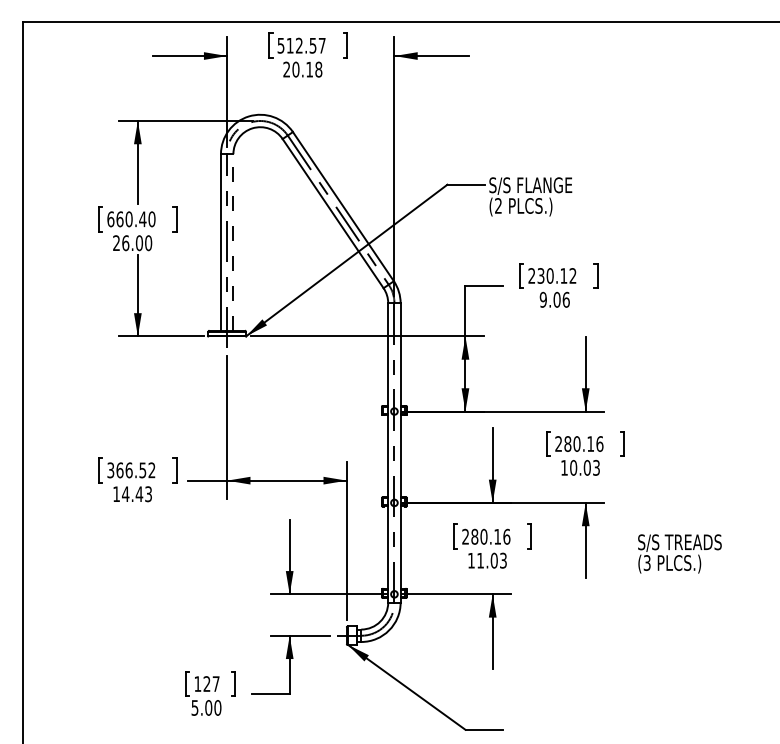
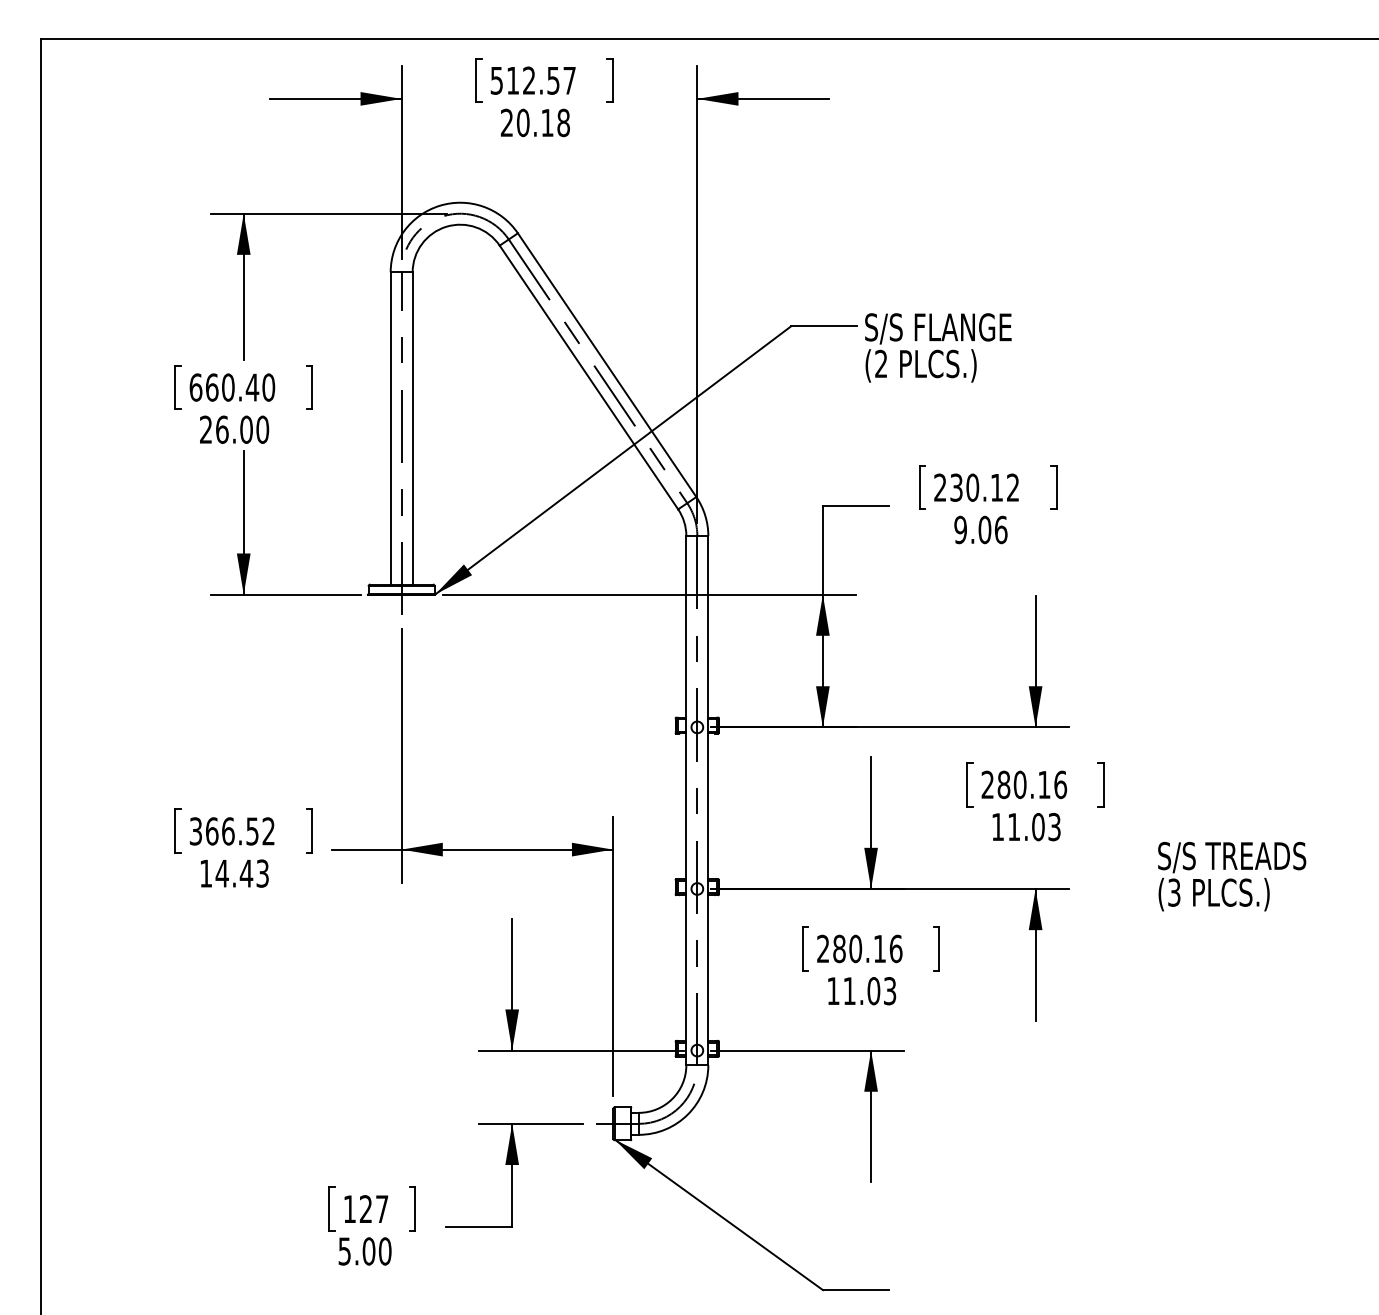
line: (233, 241) -> (412, 426), dashed -> solid
text: (573, 467) -> (1013, 826), 10.03 -> 11.03
text: (679, 553) -> (1231, 875), moved

